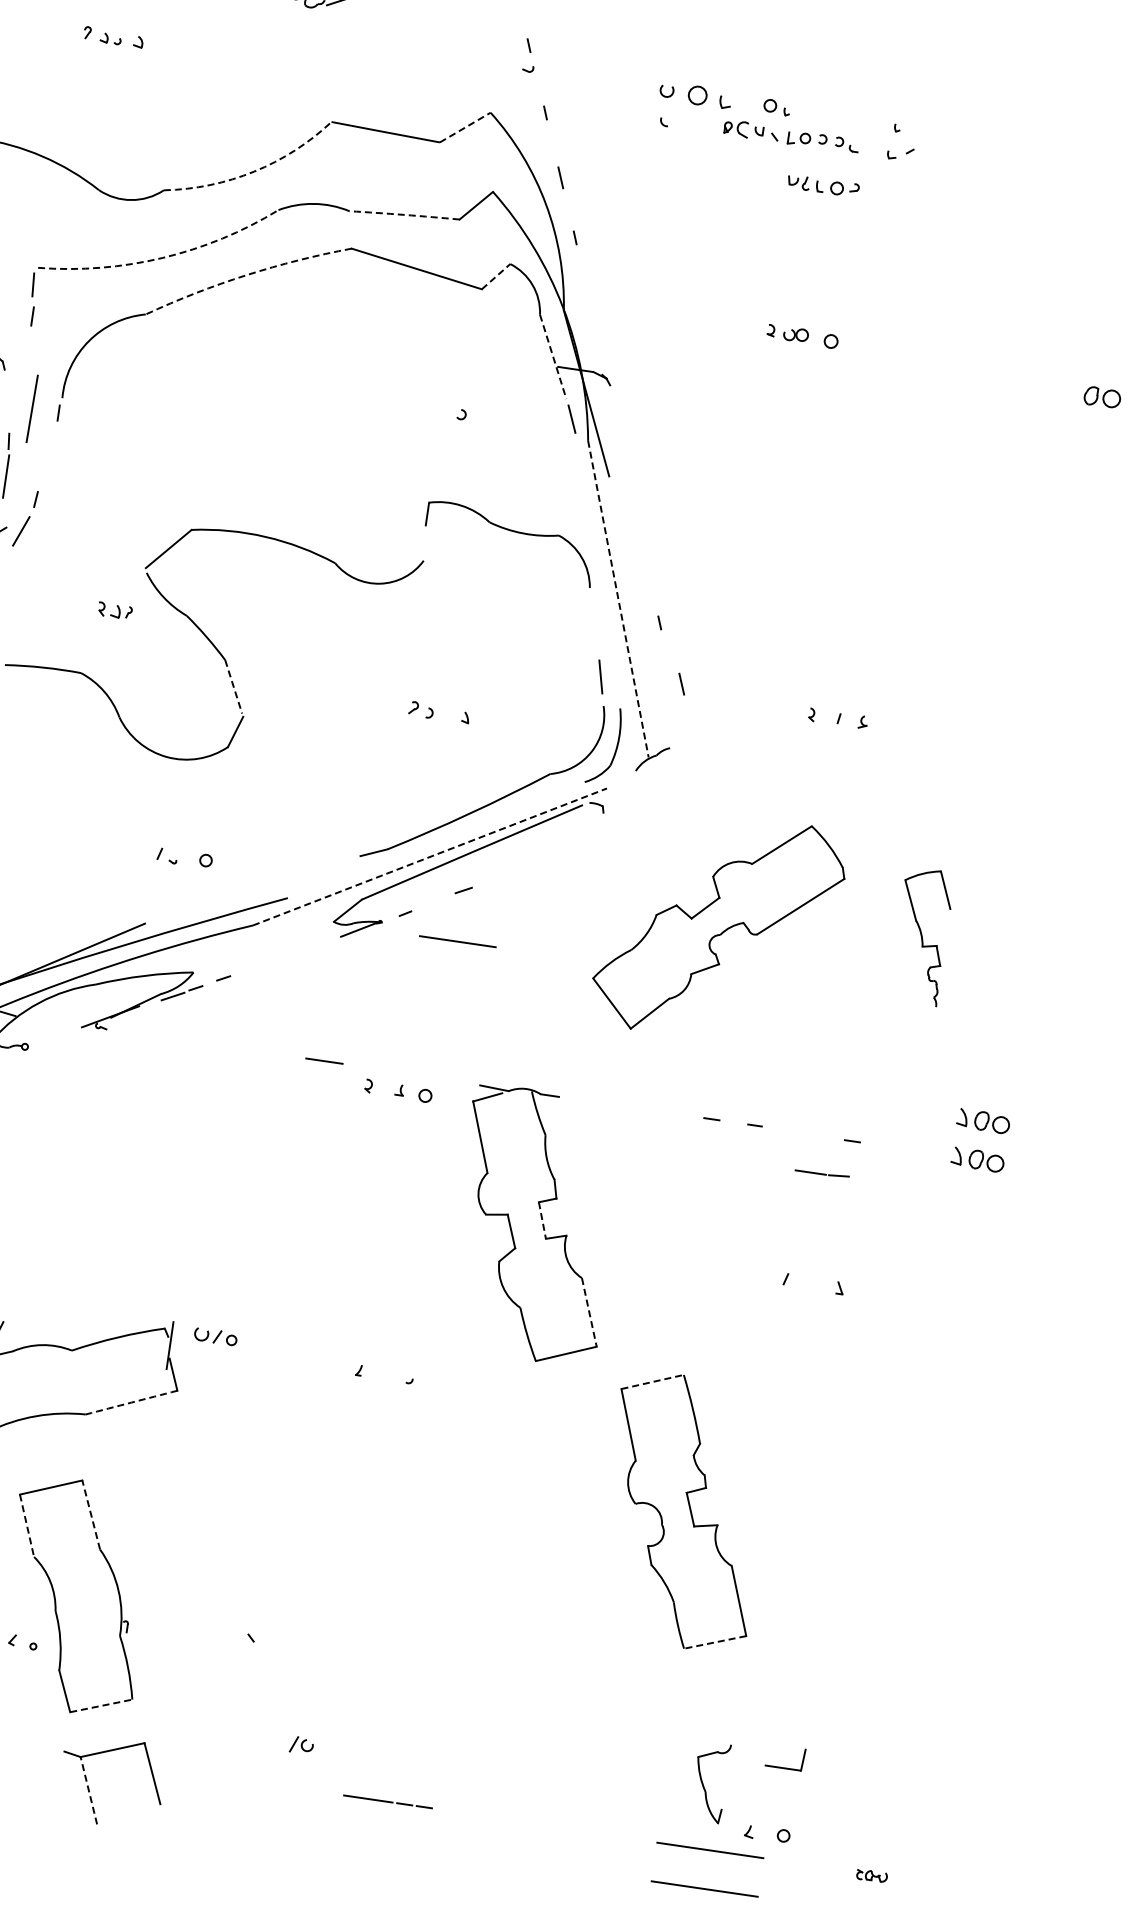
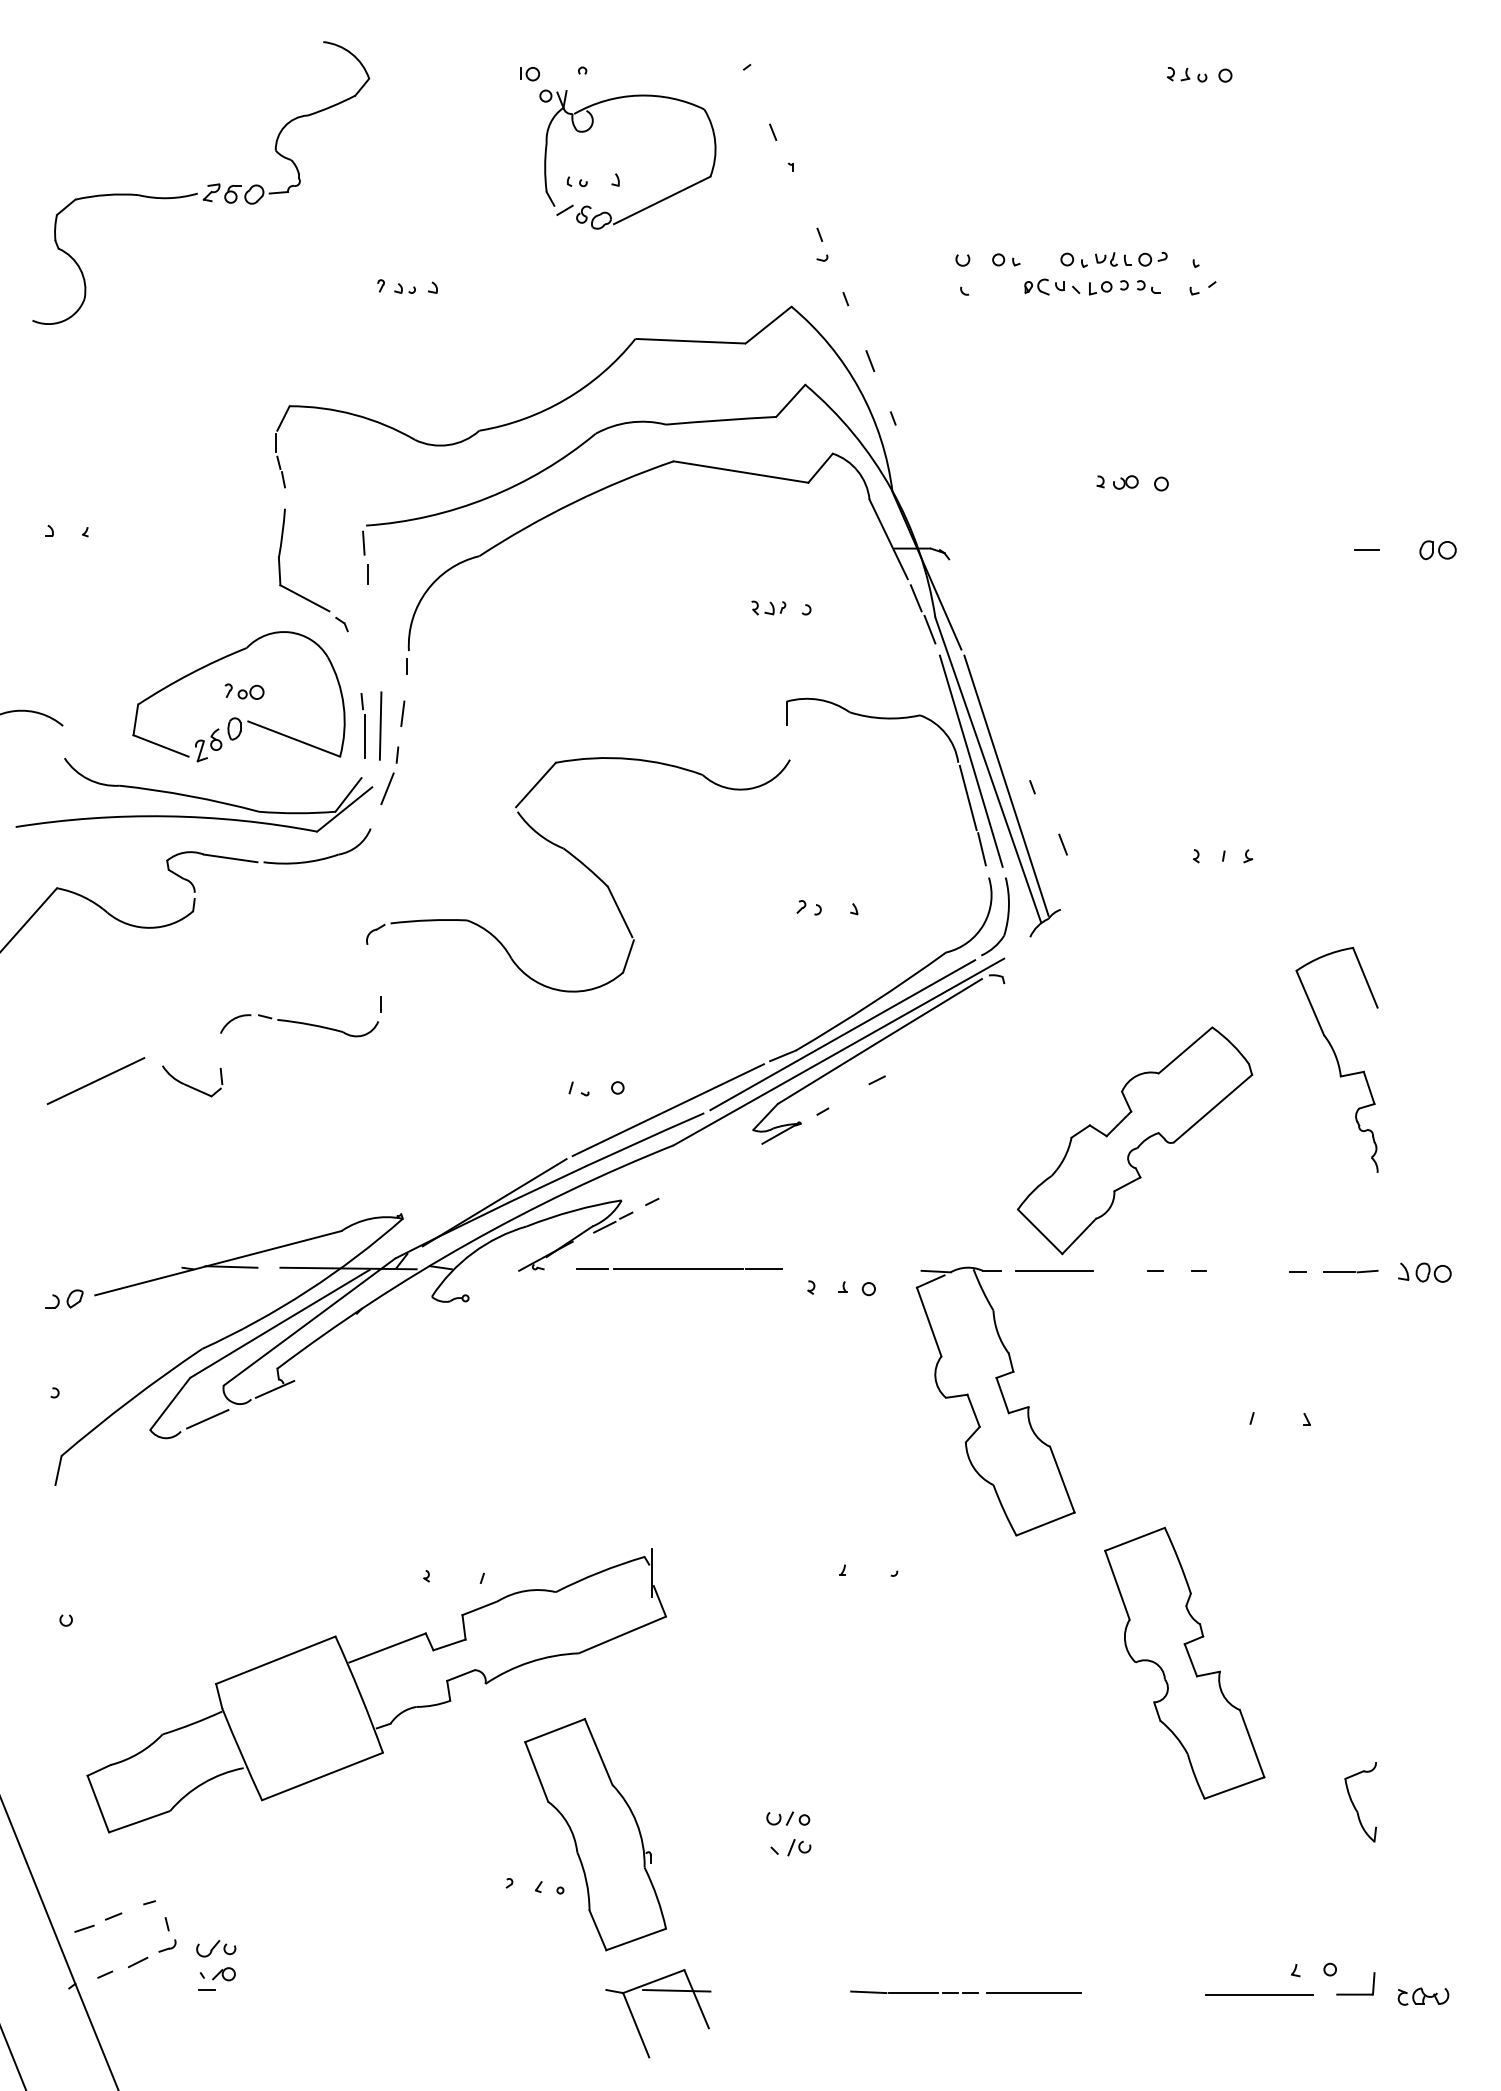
part: (710, 96) -> (1006, 259), size x0.62
line: (465, 126) -> (768, 324), dashed -> solid
arc: (253, 171) -> (565, 399), dashed -> solid
part: (823, 186) -> (1131, 259), moved
arc: (404, 215) -> (721, 420), dashed -> solid
arc: (163, 257) -> (488, 497), dashed -> solid
arc: (246, 274) -> (573, 502), dashed -> solid
line: (496, 275) -> (820, 467), dashed -> solid
line: (553, 357) -> (888, 539), dashed -> solid
part: (1101, 397) -> (1437, 550), moved
line: (32, 408) -> (380, 725), moved
line: (1024, 436) -> (1366, 550), added
line: (580, 451) -> (929, 629), added
line: (46, 459) -> (402, 713), added
line: (602, 587) -> (970, 760), added
line: (618, 600) -> (988, 770), dashed -> solid
part: (114, 610) -> (768, 607), moved
line: (634, 617) -> (1006, 785), added
line: (593, 623) -> (967, 797), added
line: (233, 687) -> (620, 912), dashed -> solid
line: (435, 841) -> (842, 1035), added
line: (429, 857) -> (838, 1052), dashed -> solid
line: (251, 890) -> (667, 1110), added
part: (718, 926) -> (1134, 1140), moved
part: (921, 936) -> (1336, 1059), size x1.67
line: (457, 941) -> (1054, 1270), moved
line: (154, 1036) -> (592, 1269), added
line: (239, 1049) -> (678, 1269), added
part: (983, 1121) -> (1424, 1233), removed
part: (821, 1173) -> (1350, 1271), moved
line: (542, 1220) -> (1002, 1395), dashed -> solid
line: (589, 1313) -> (1062, 1480), dashed -> solid
part: (216, 1336) -> (788, 1818), moved
line: (653, 1382) -> (1135, 1539), dashed -> solid
arc: (131, 1402) -> (622, 1634), dashed -> solid
line: (90, 1515) -> (598, 1752), dashed -> solid
line: (26, 1525) -> (536, 1771), dashed -> solid
line: (715, 1642) -> (1234, 1788), dashed -> solid
line: (101, 1705) -> (636, 1939), dashed -> solid
part: (301, 1745) -> (799, 1847), moved
line: (133, 1762) -> (676, 1990), added
part: (783, 1767) -> (1355, 1993), moved
part: (703, 1783) -> (1354, 1804), moved
line: (89, 1791) -> (636, 2025), dashed -> solid
line: (323, 1791) -> (868, 1992), added
line: (486, 1816) -> (1033, 1993), added
part: (872, 1875) -> (1423, 1996), size x1.67
line: (704, 1888) -> (1259, 2033), removed

